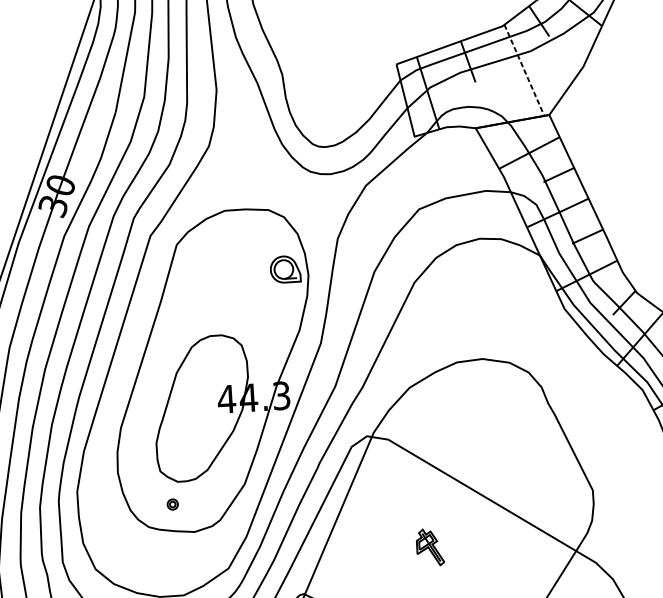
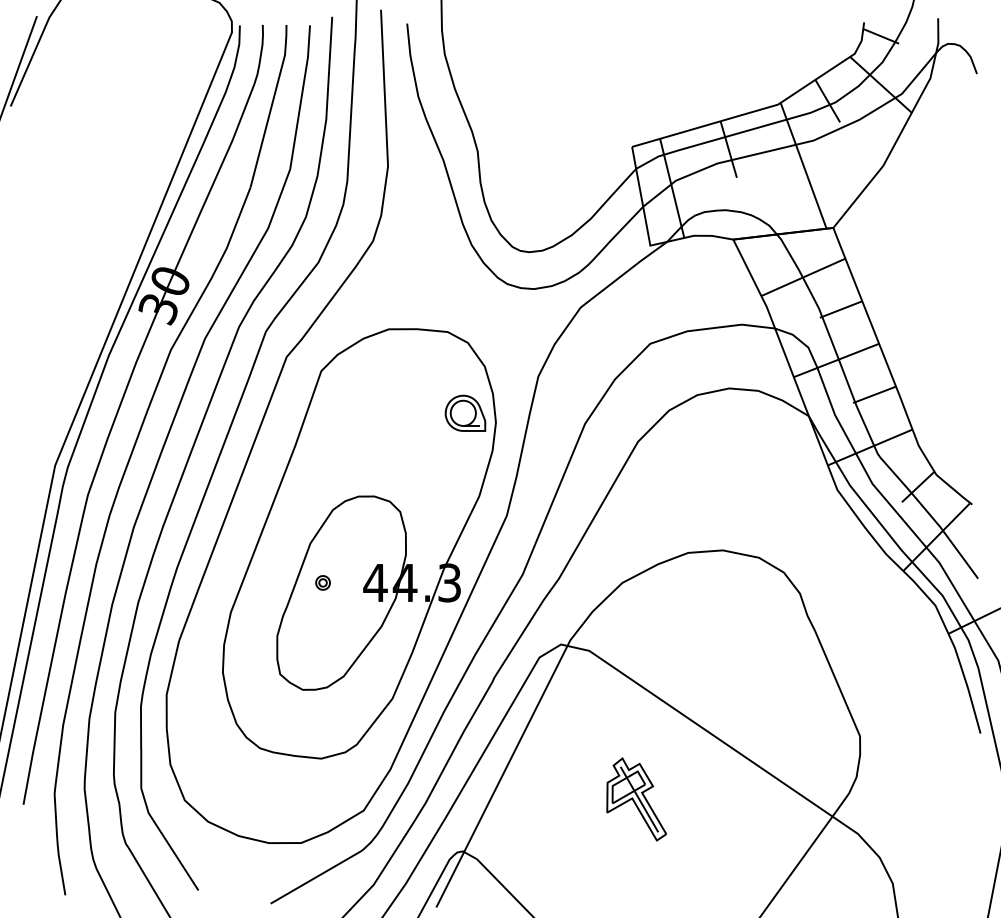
line: (524, 70) -> (803, 165), dashed -> solid
part: (172, 504) -> (322, 582), moved
part: (430, 547) -> (636, 799), size x1.67

